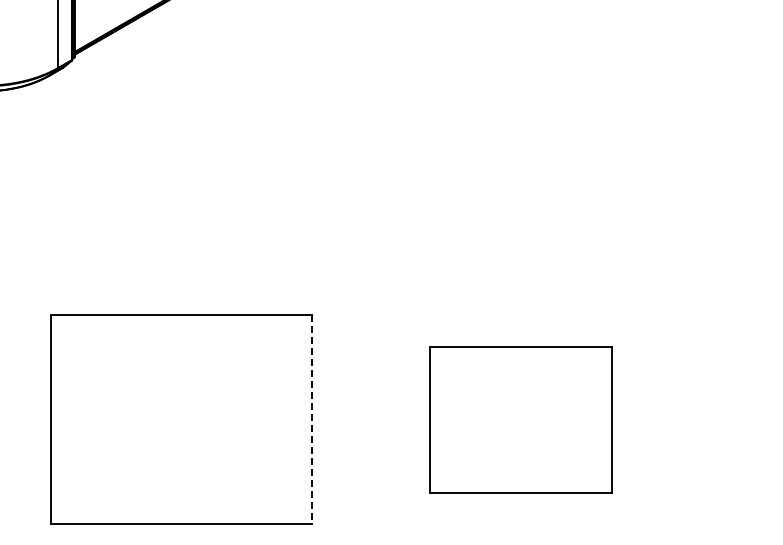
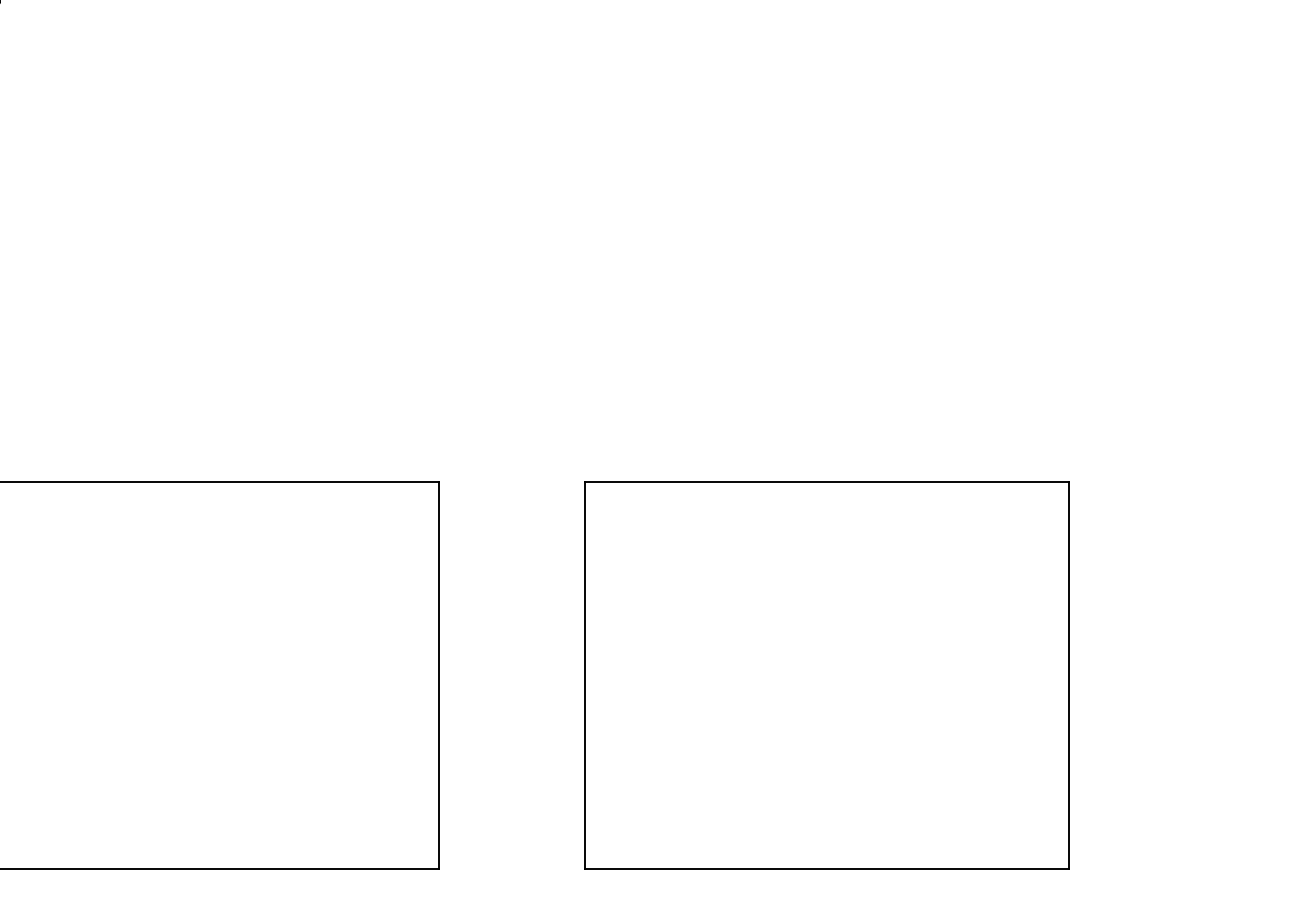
line: (312, 419) -> (440, 674), dashed -> solid
part: (520, 419) -> (825, 674), size x1.43

